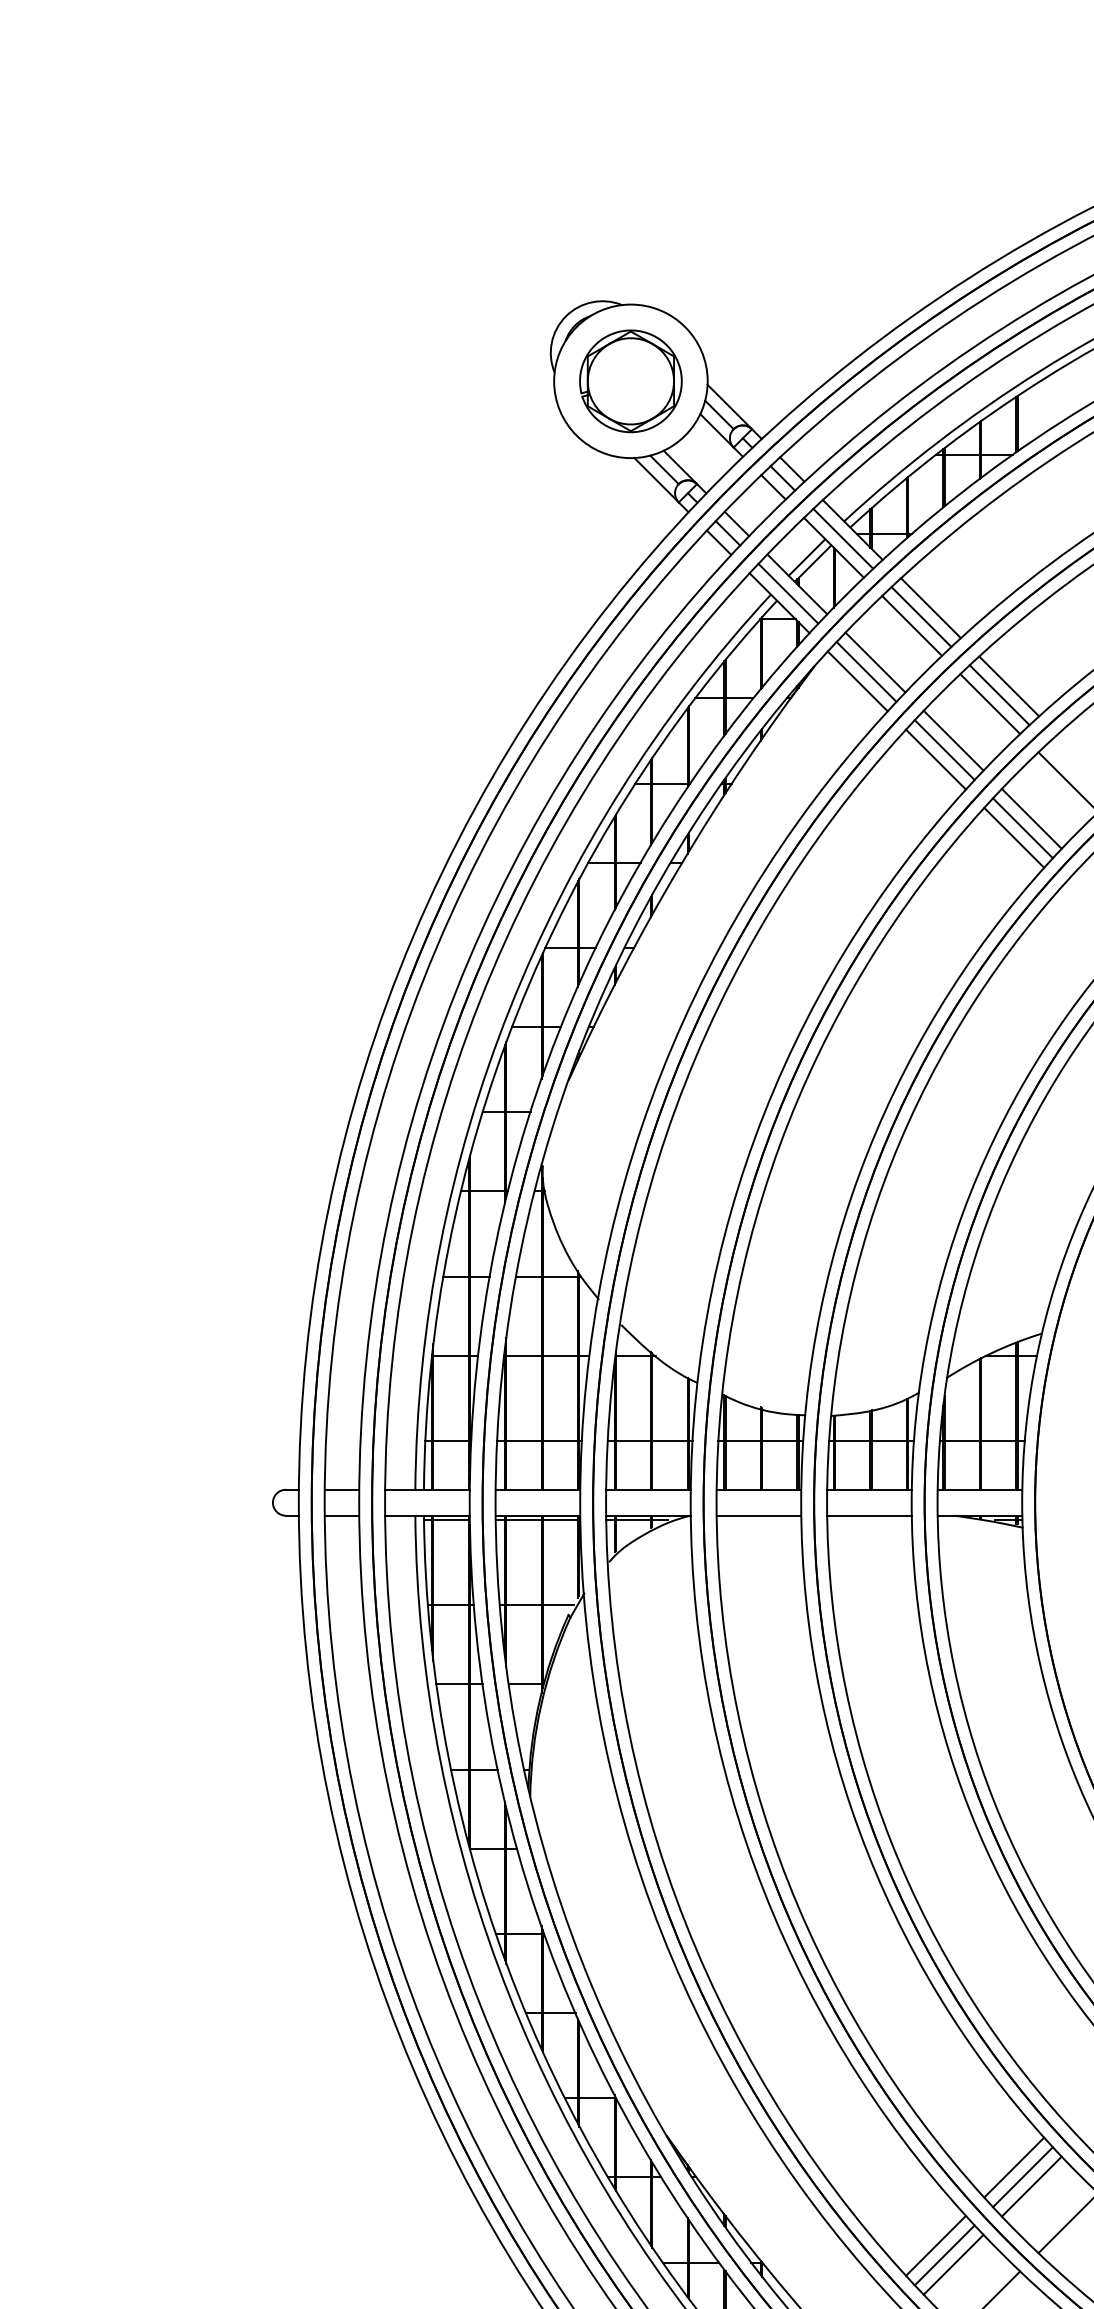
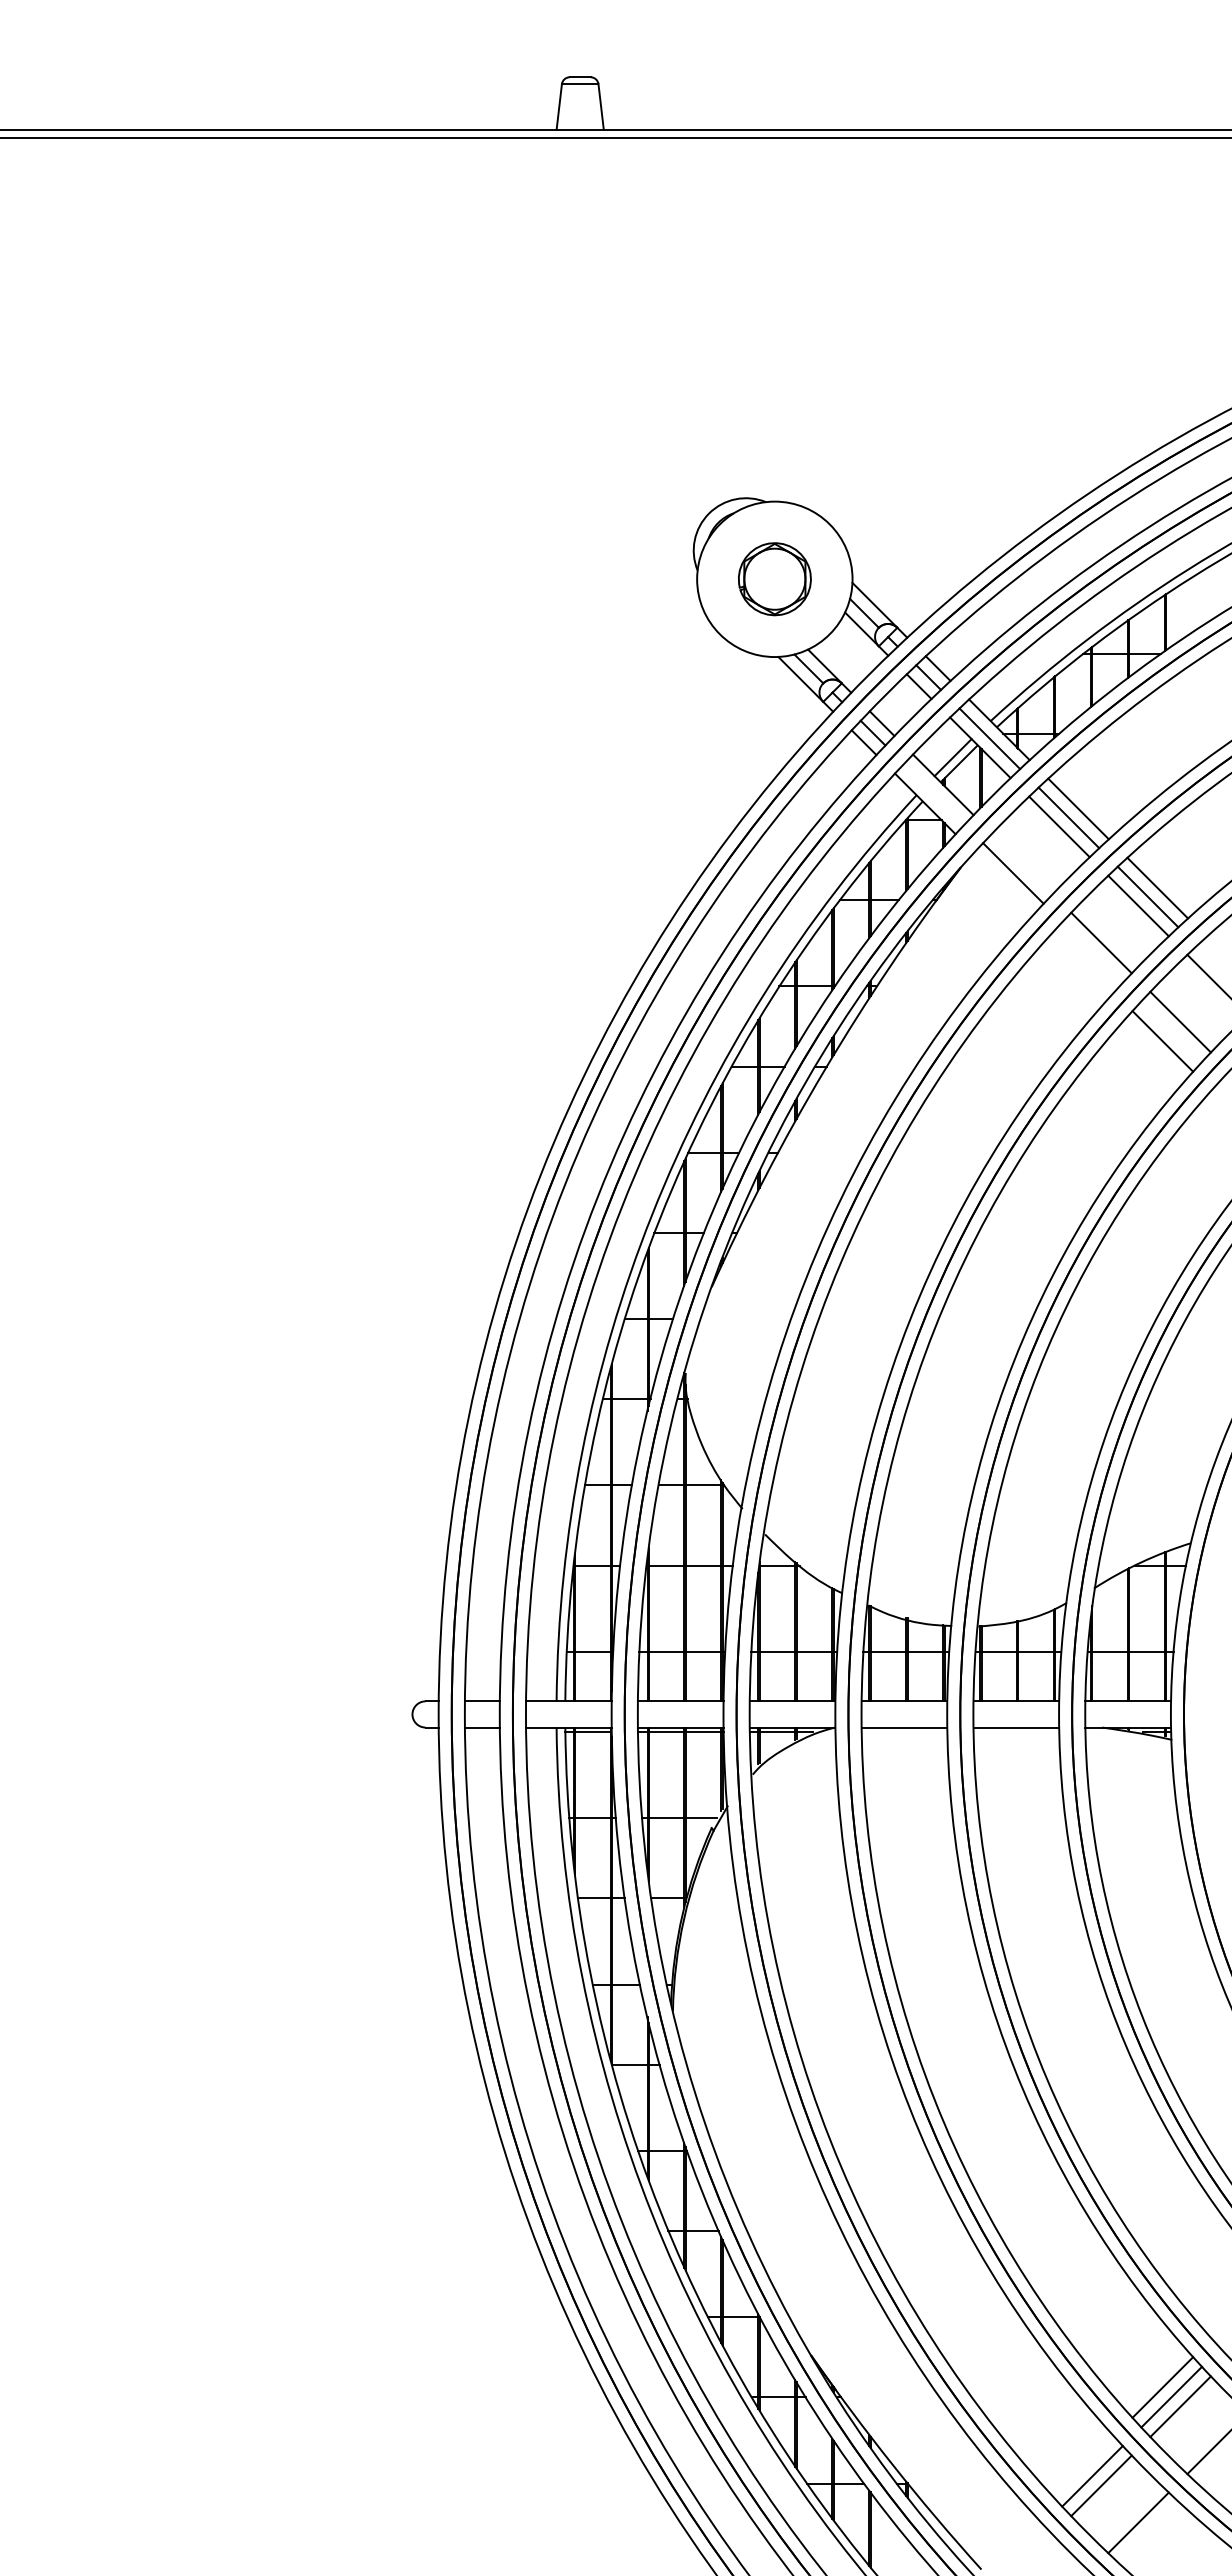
part: (630, 380) -> (774, 578), size x0.7
line: (787, 593) -> (933, 794), removed
line: (875, 662) -> (1022, 863), removed
line: (857, 680) -> (1004, 882), removed
line: (944, 750) -> (1092, 952), removed
line: (935, 758) -> (1083, 961), removed
line: (1022, 828) -> (1171, 1031), removed
line: (935, 2245) -> (1083, 2466), removed

